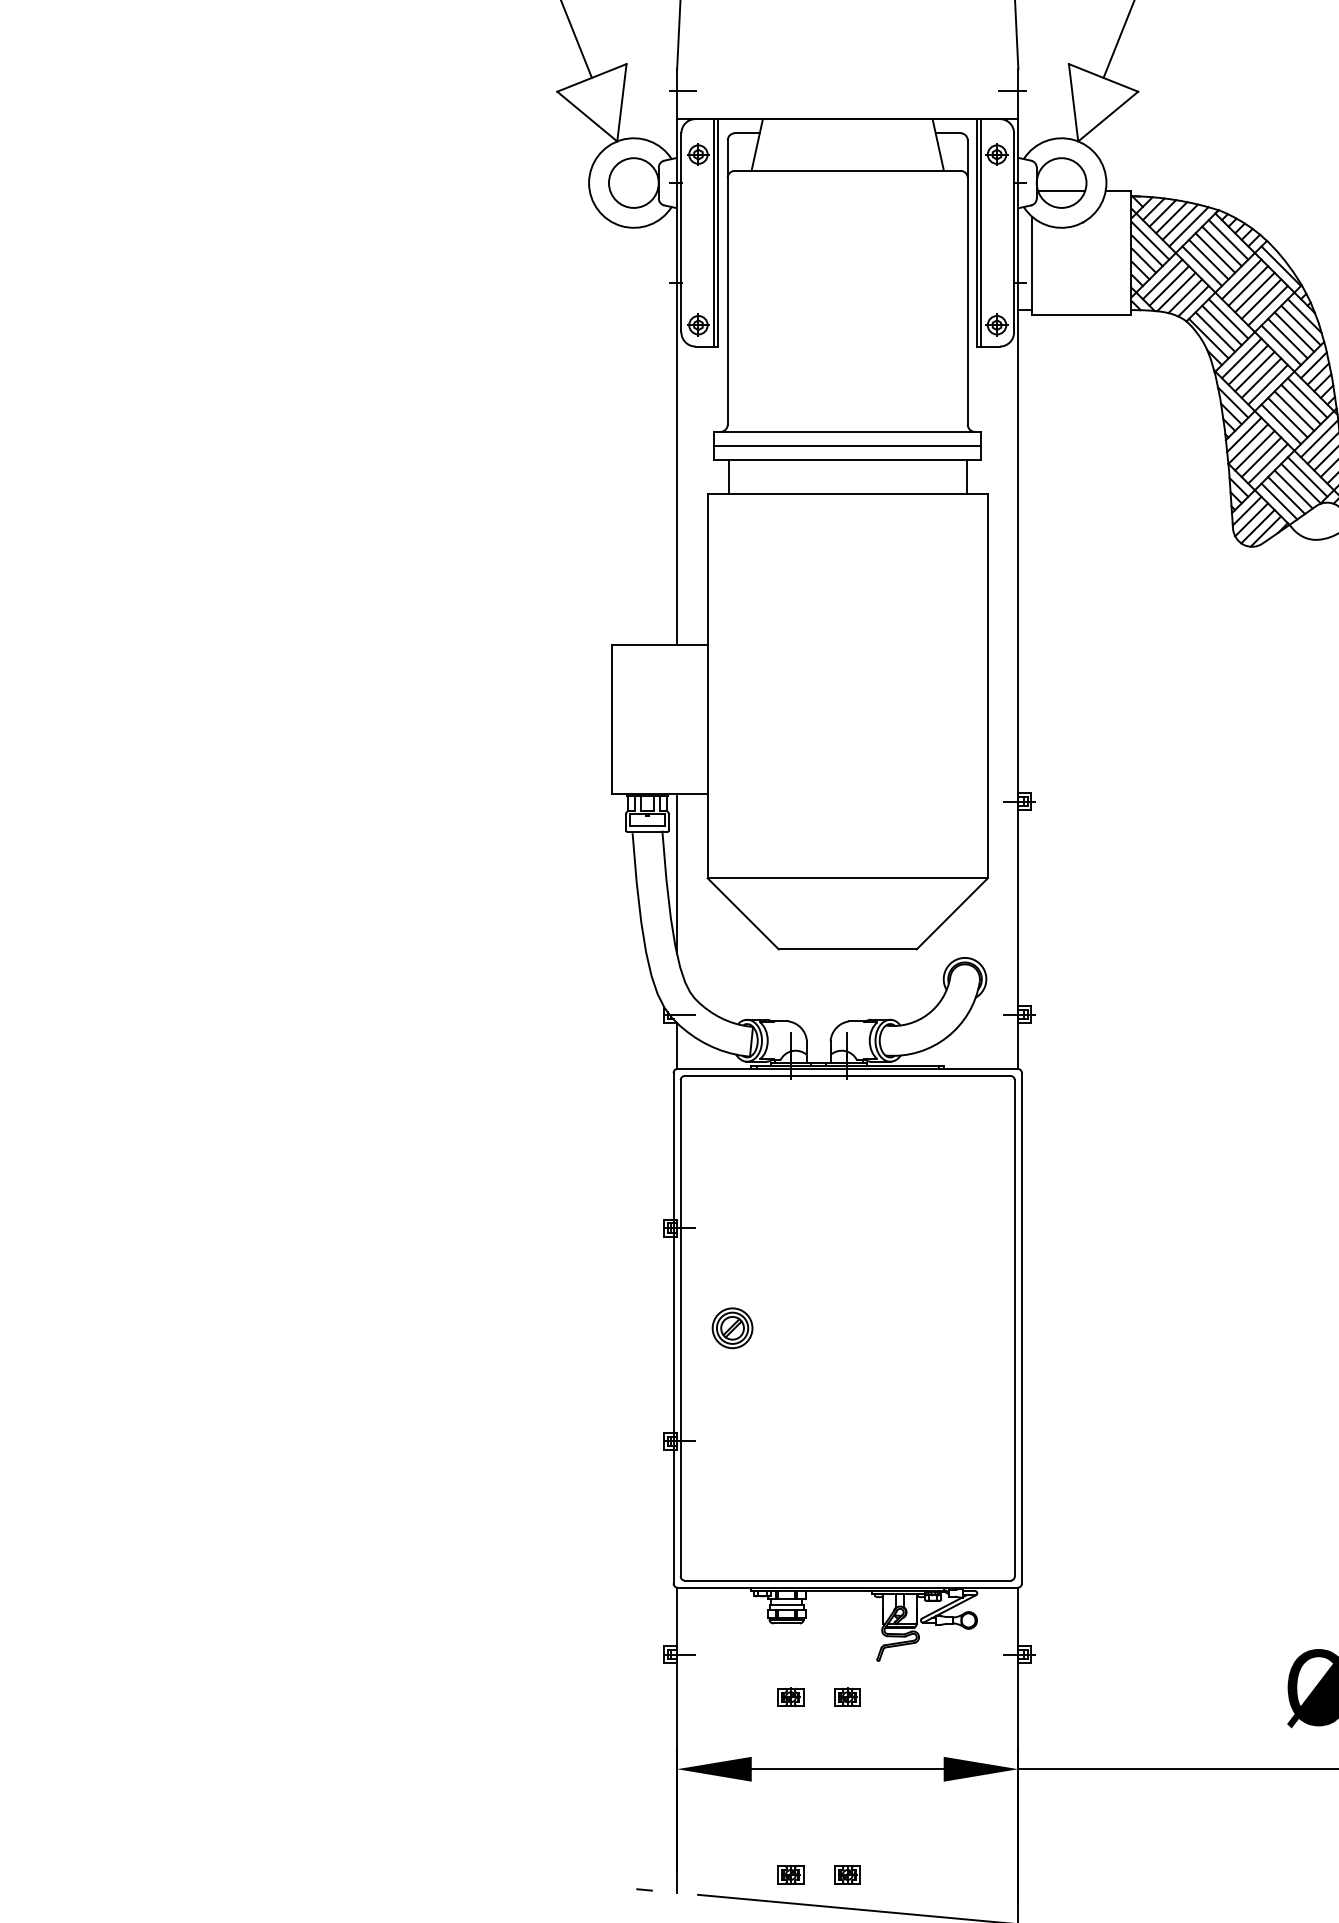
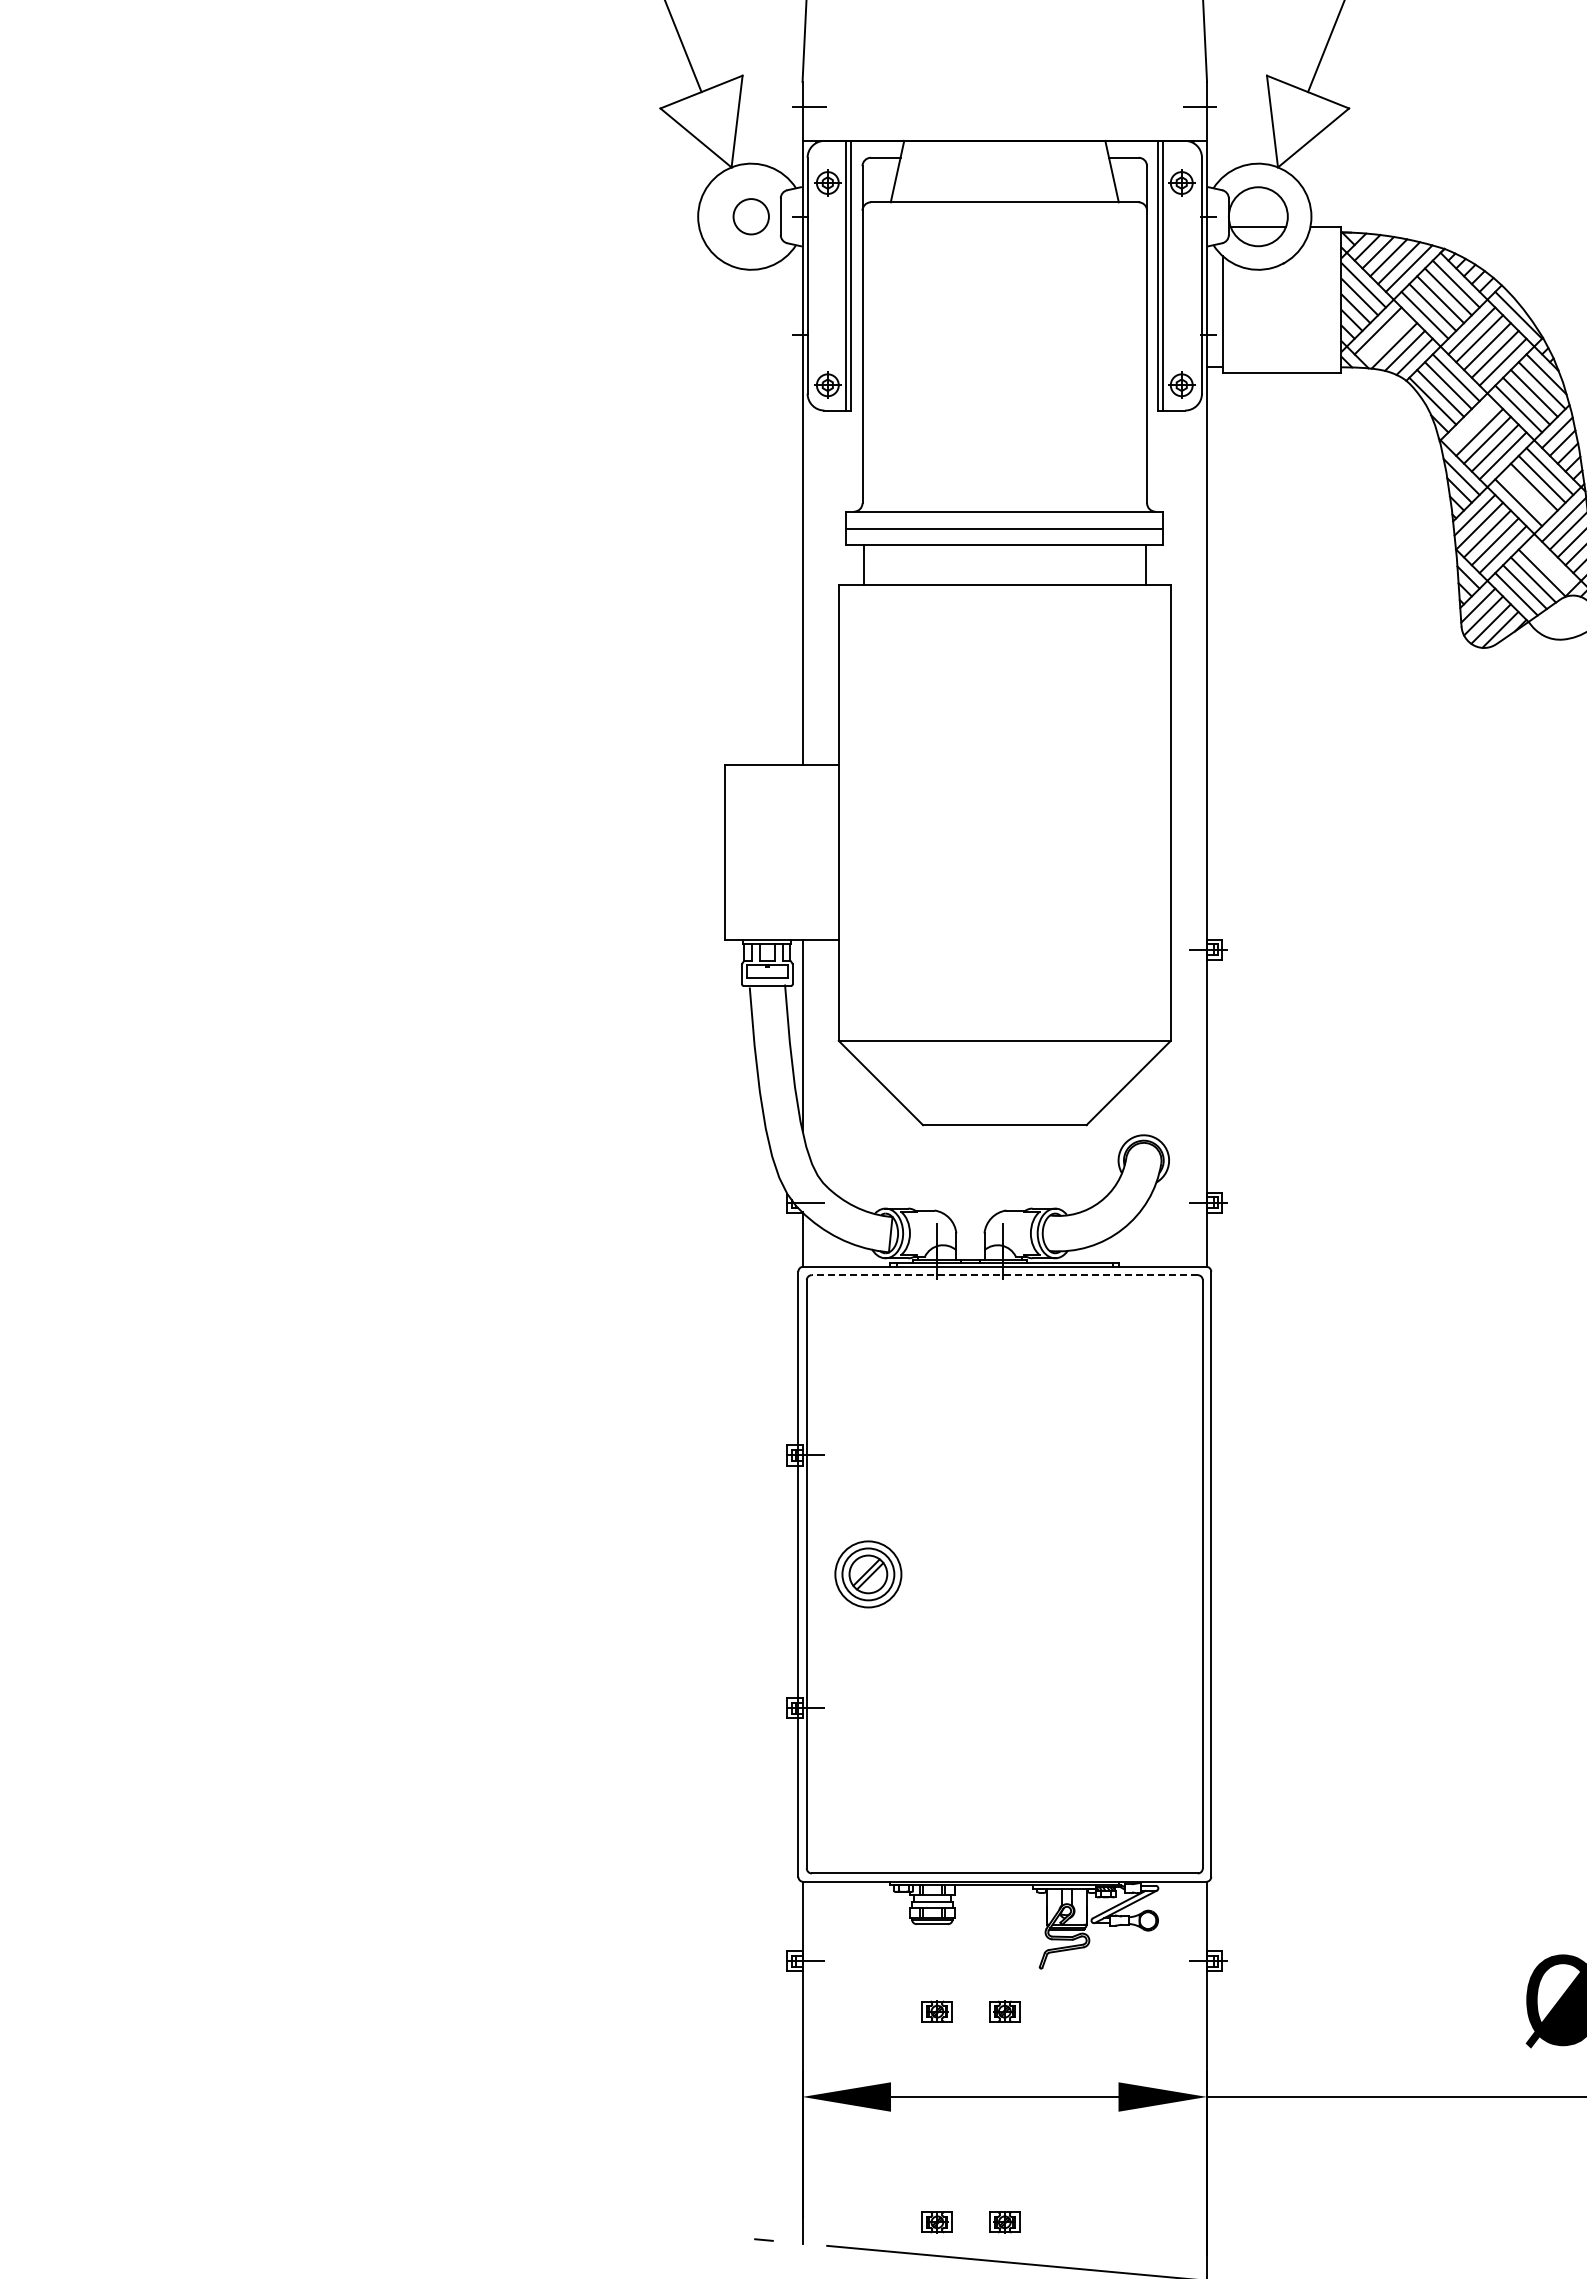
circle: (633, 182) -> (750, 216), size x0.6
line: (1168, 285) -> (1385, 338), removed
line: (1241, 358) -> (1471, 424), removed
line: (1287, 417) -> (1526, 494), removed
line: (1307, 476) -> (1549, 564), removed
line: (847, 1076) -> (1004, 1275), solid -> dashed
part: (731, 1327) -> (867, 1573), size x1.4

